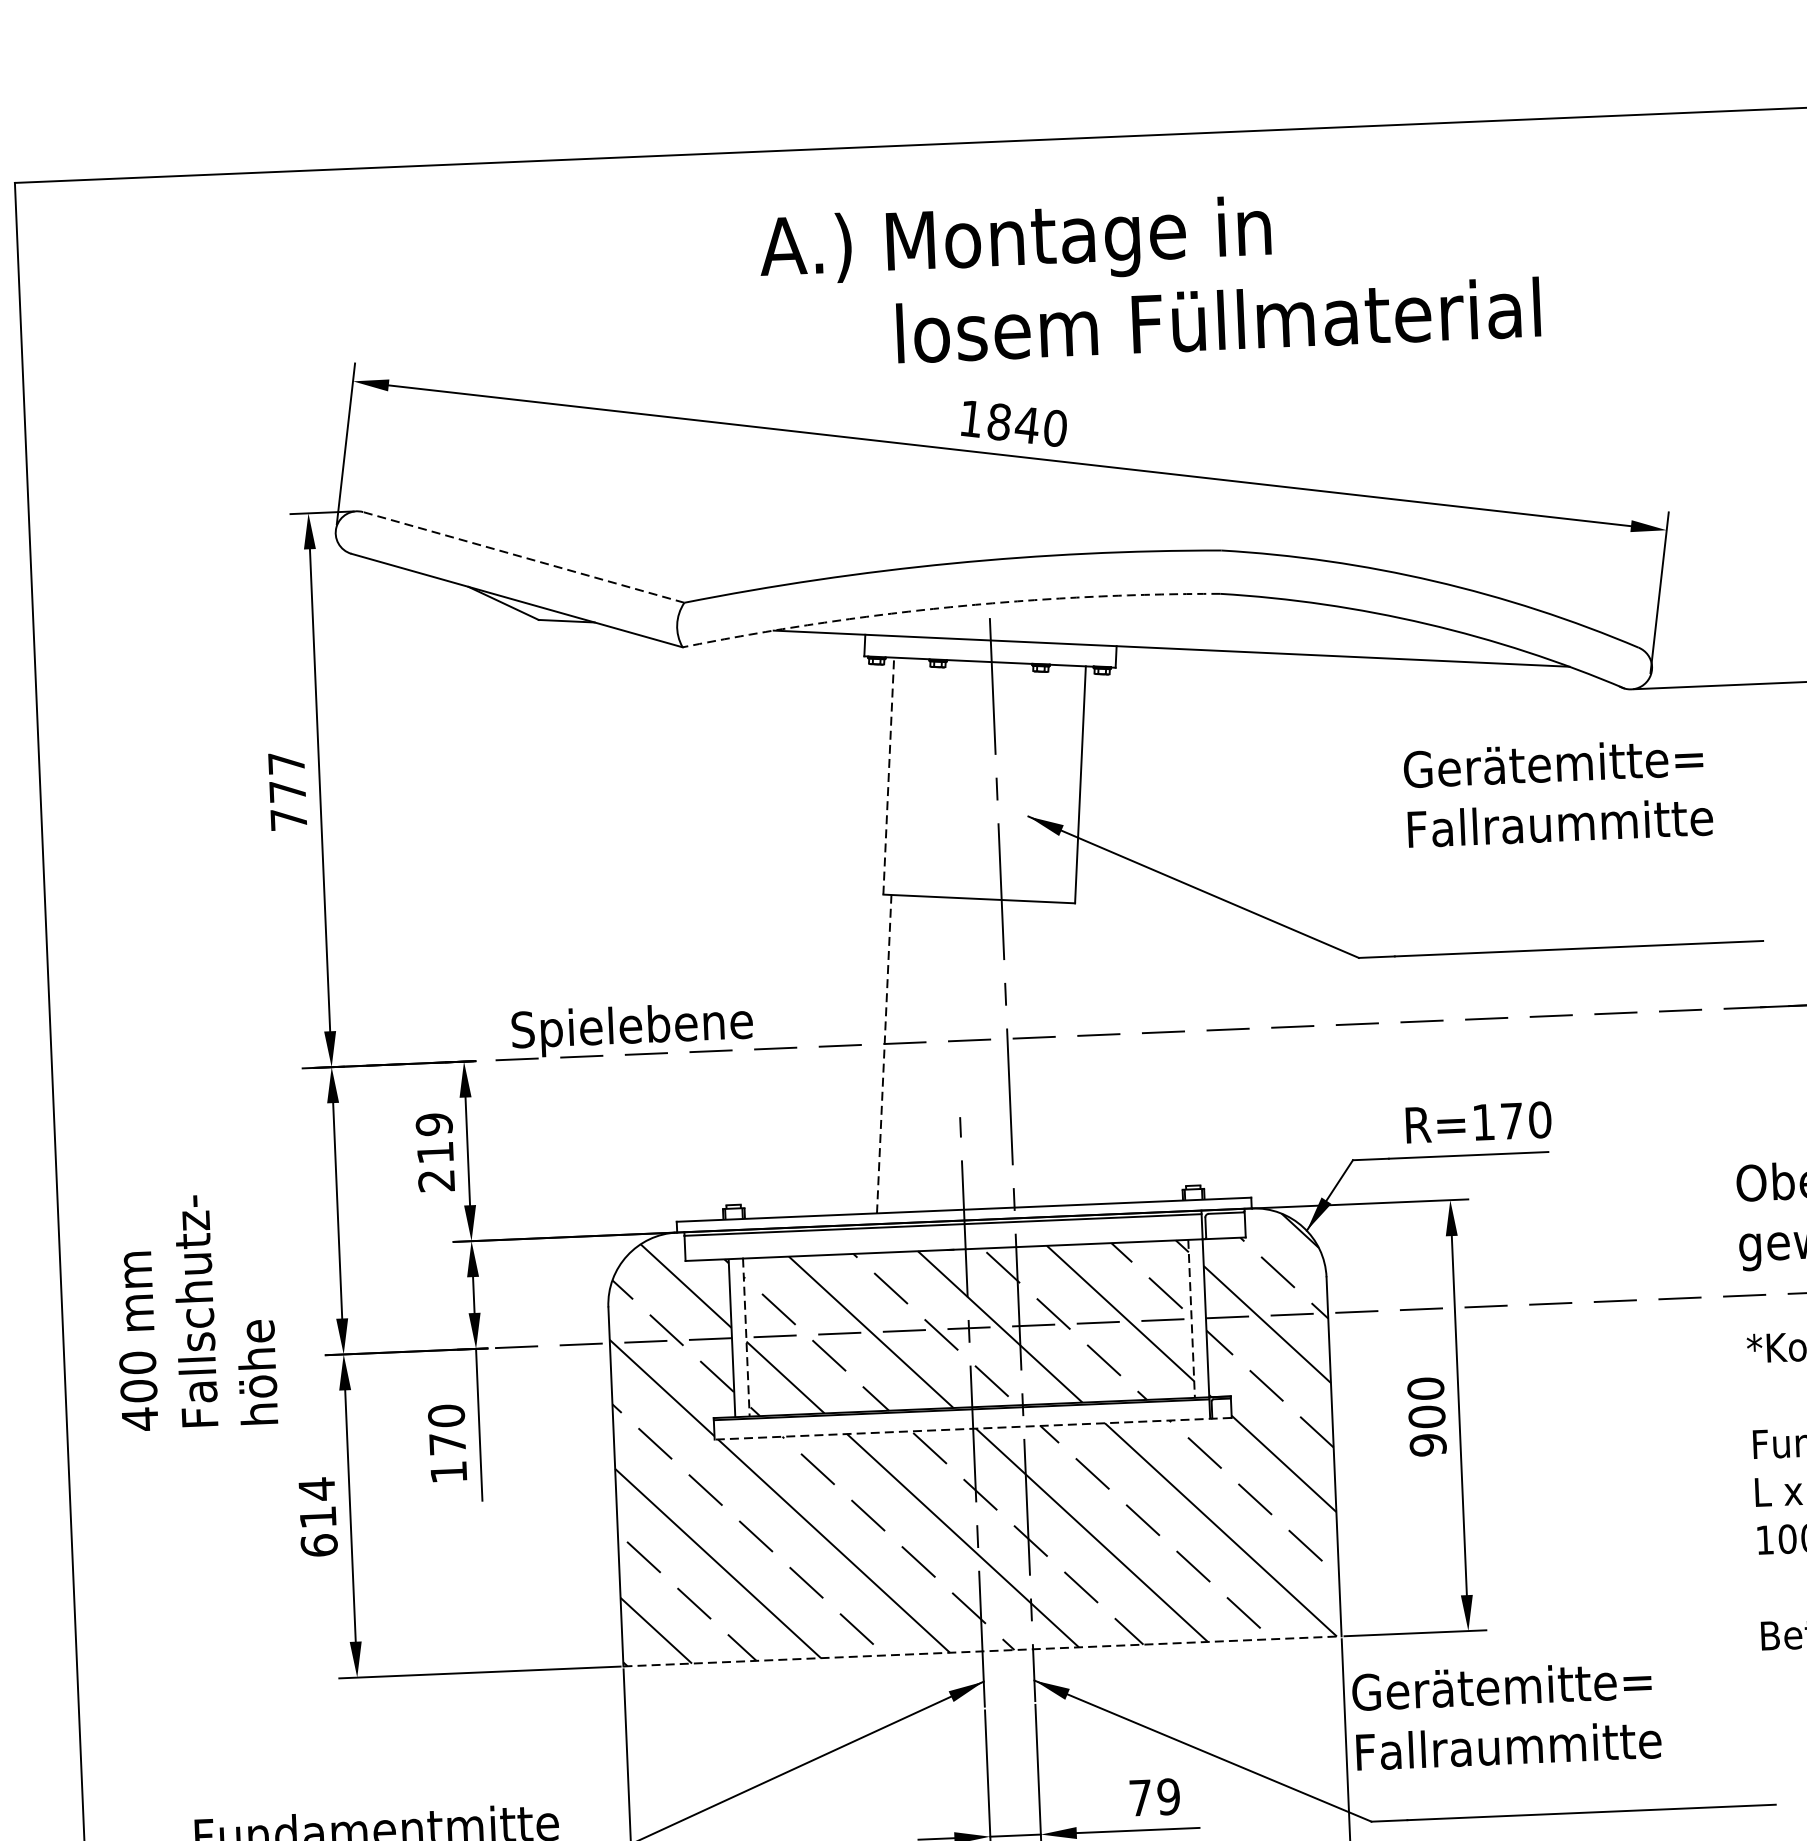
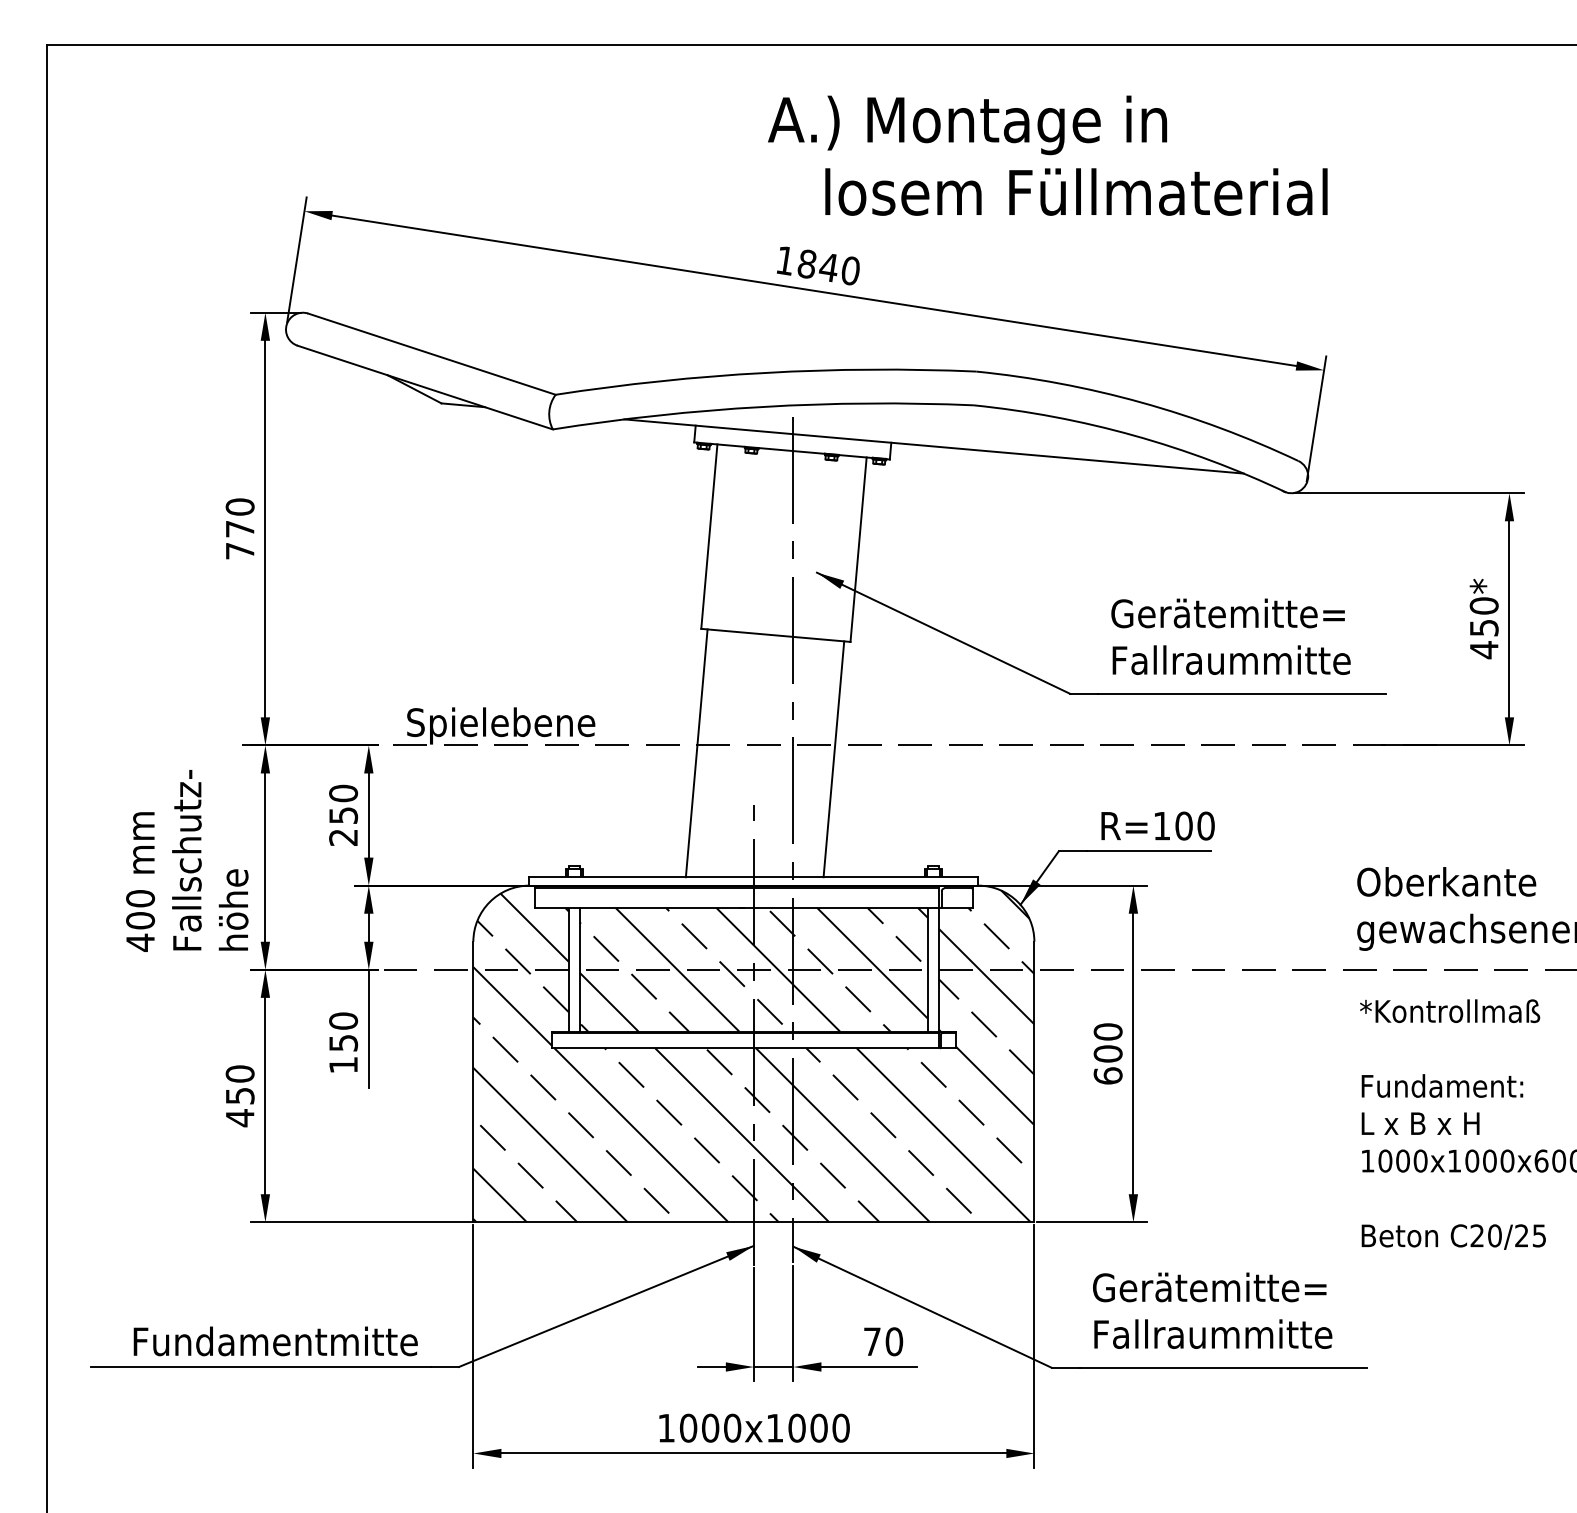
text: (1015, 243) -> (967, 125), moved
text: (1218, 319) -> (1076, 191), moved
line: (523, 557) -> (431, 354), dashed -> solid
arc: (949, 606) -> (762, 406), dashed -> solid
text: (285, 762) -> (239, 506), 777 -> 770
line: (888, 775) -> (709, 536), dashed -> solid
text: (1557, 792) -> (1230, 636), moved
line: (883, 1053) -> (696, 752), dashed -> solid
line: (1059, 1054) -> (833, 759), added
text: (1511, 1120) -> (1183, 825), R=170 -> R=100
text: (434, 1137) -> (343, 803), 219 -> 250
text: (195, 1311) -> (187, 860), moved
line: (1191, 1318) -> (927, 969), dashed -> solid
line: (745, 1337) -> (579, 969), dashed -> solid
line: (972, 1428) -> (753, 1048), dashed -> solid
text: (447, 1444) -> (343, 1043), 170 -> 150
text: (1427, 1444) -> (1107, 1075), 900 -> 600
text: (317, 1517) -> (239, 1096), 614 -> 450
line: (982, 1651) -> (753, 1222), dashed -> solid
text: (1506, 1715) -> (1212, 1310), moved
text: (1168, 1796) -> (894, 1341), 79 -> 70

